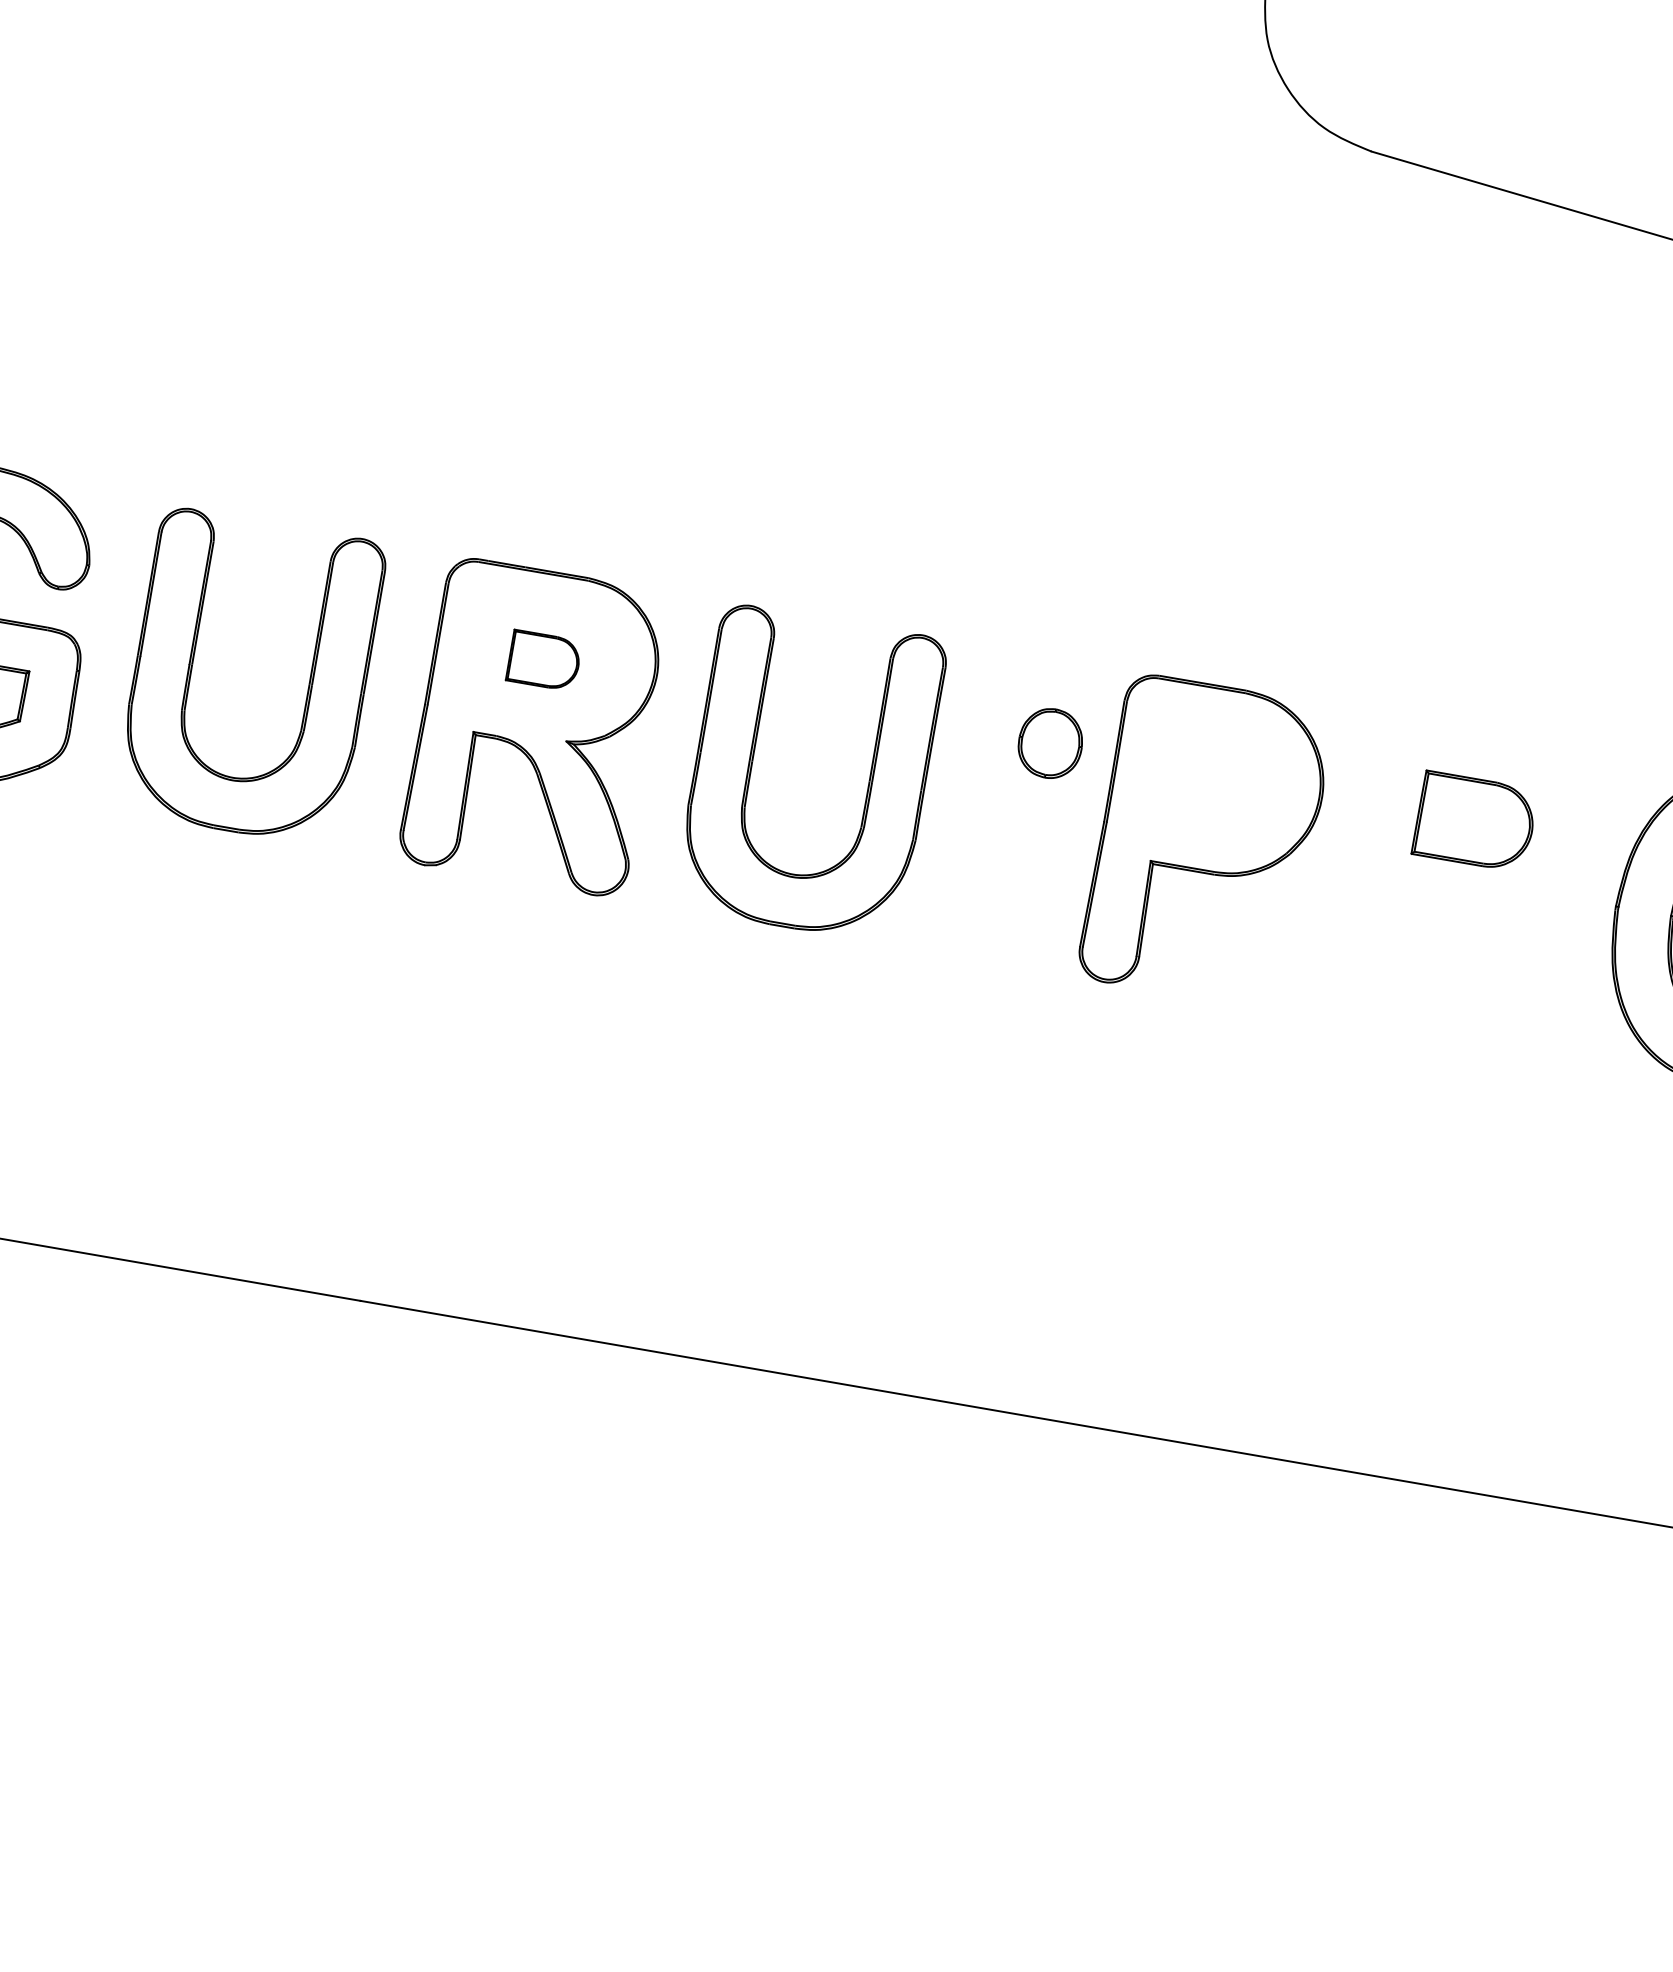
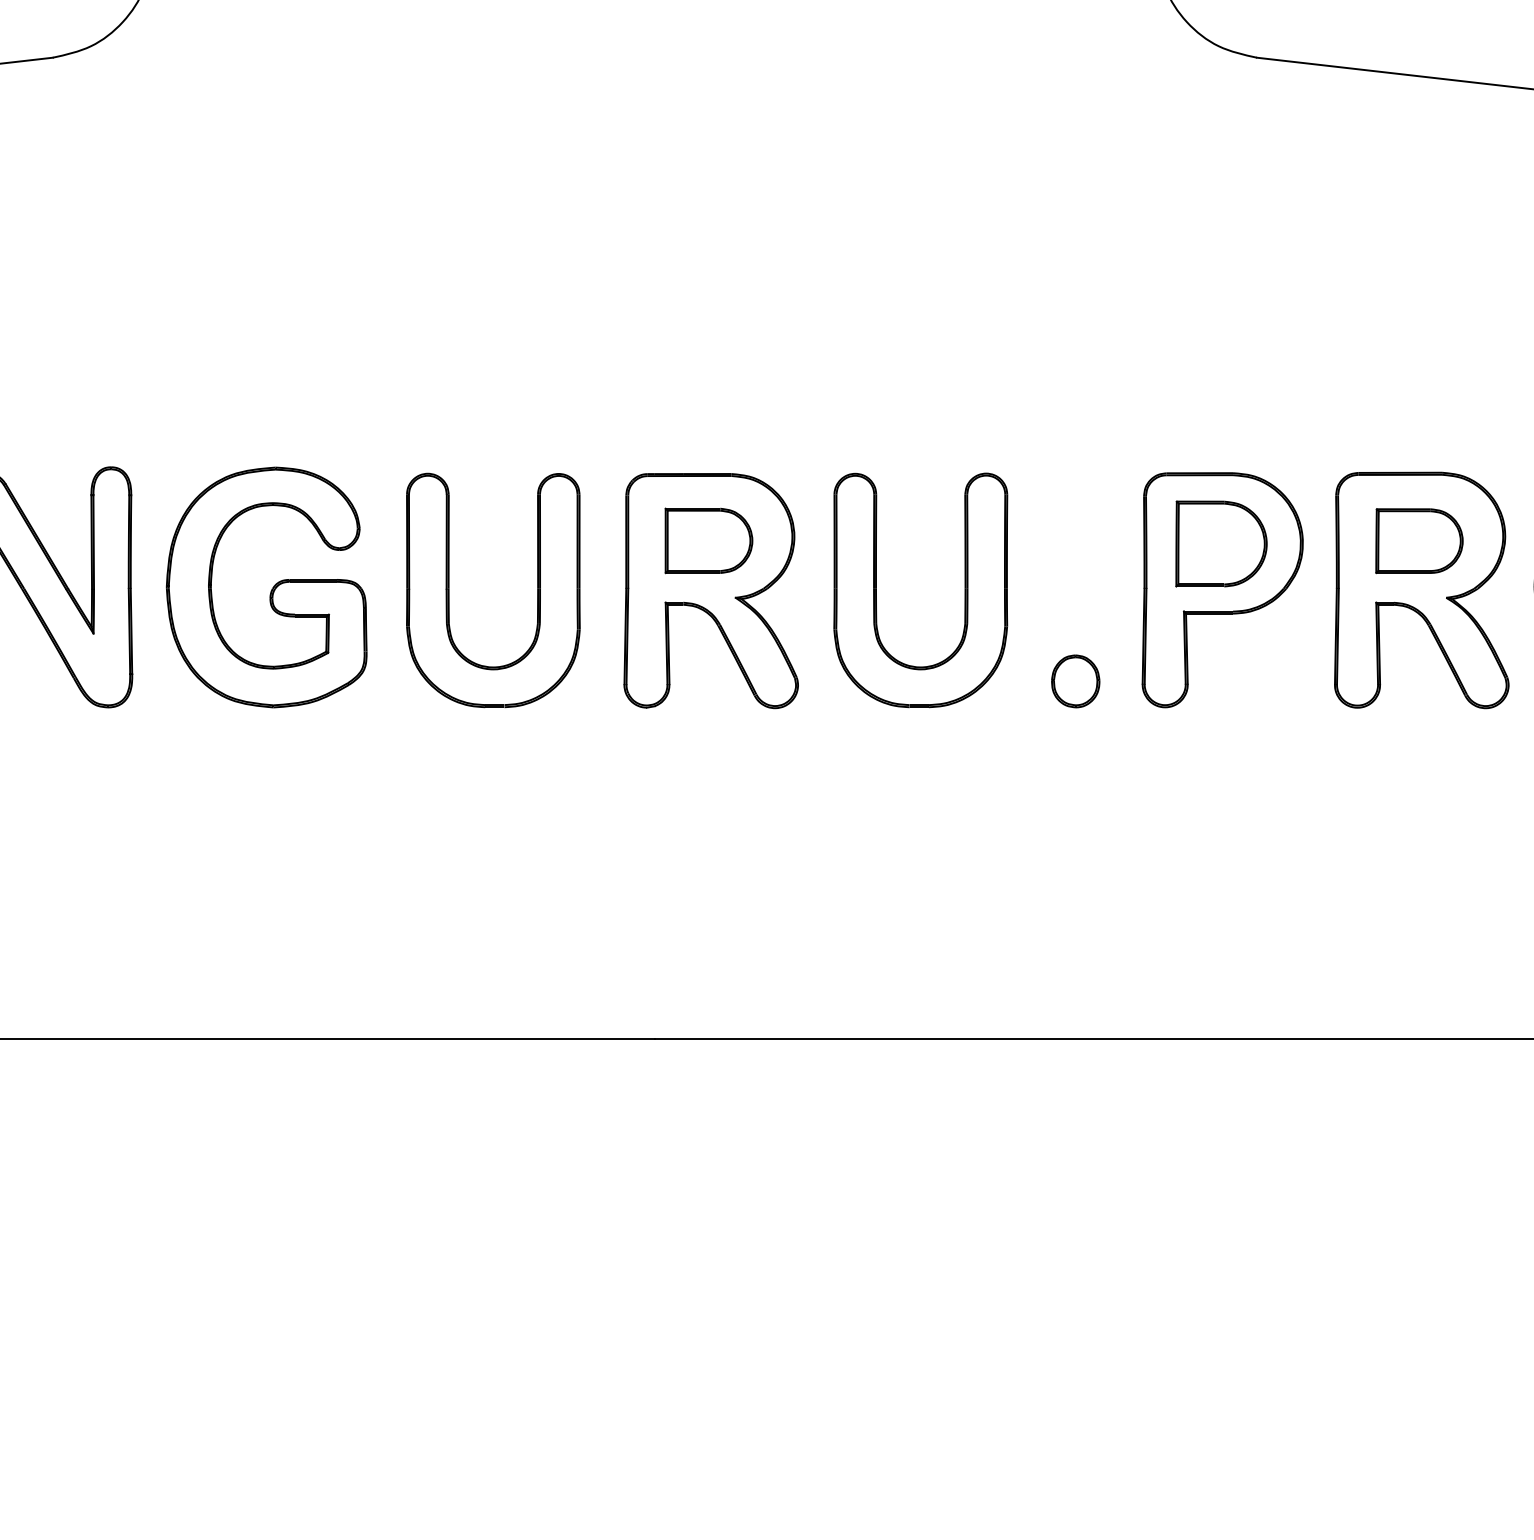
part: (543, 660) -> (708, 540), size x1.67
part: (1050, 743) -> (1075, 681), moved
part: (1215, 780) -> (1221, 543), added
part: (1466, 887) -> (1421, 590), added

